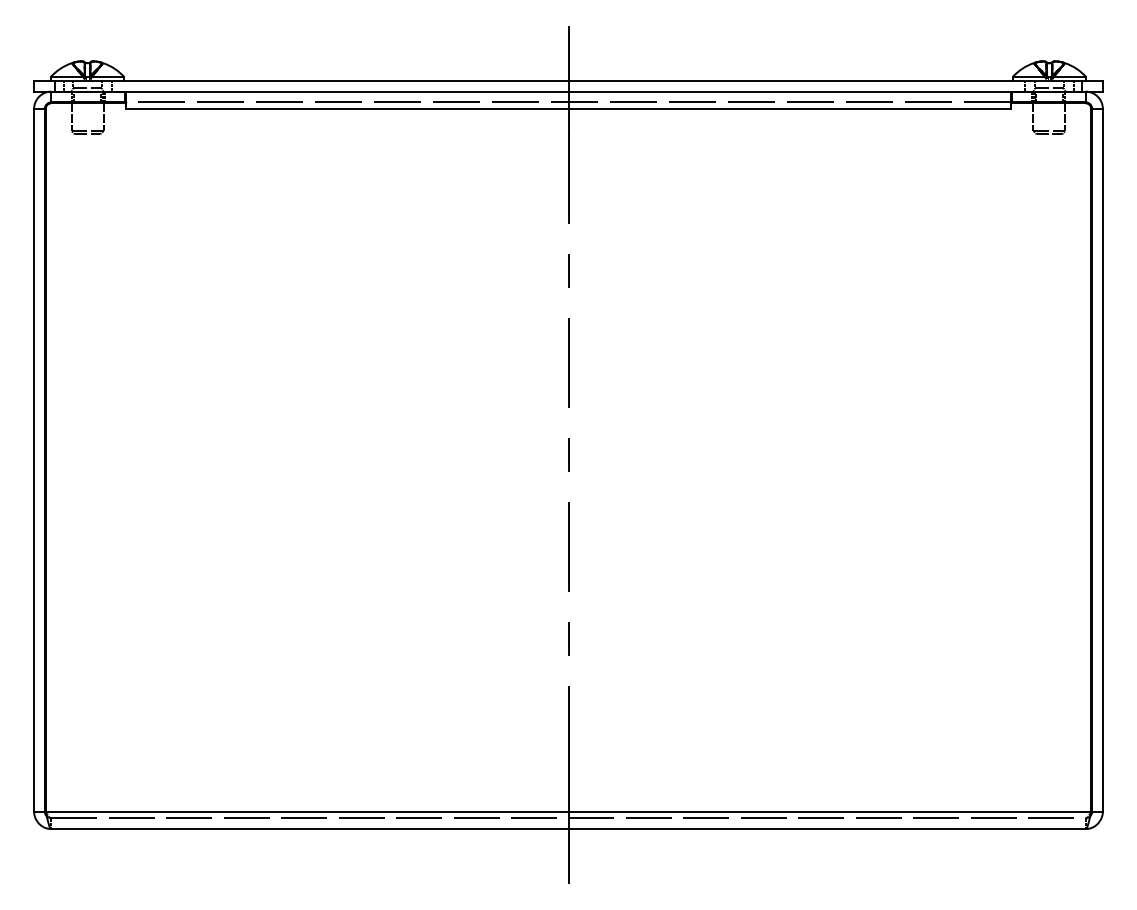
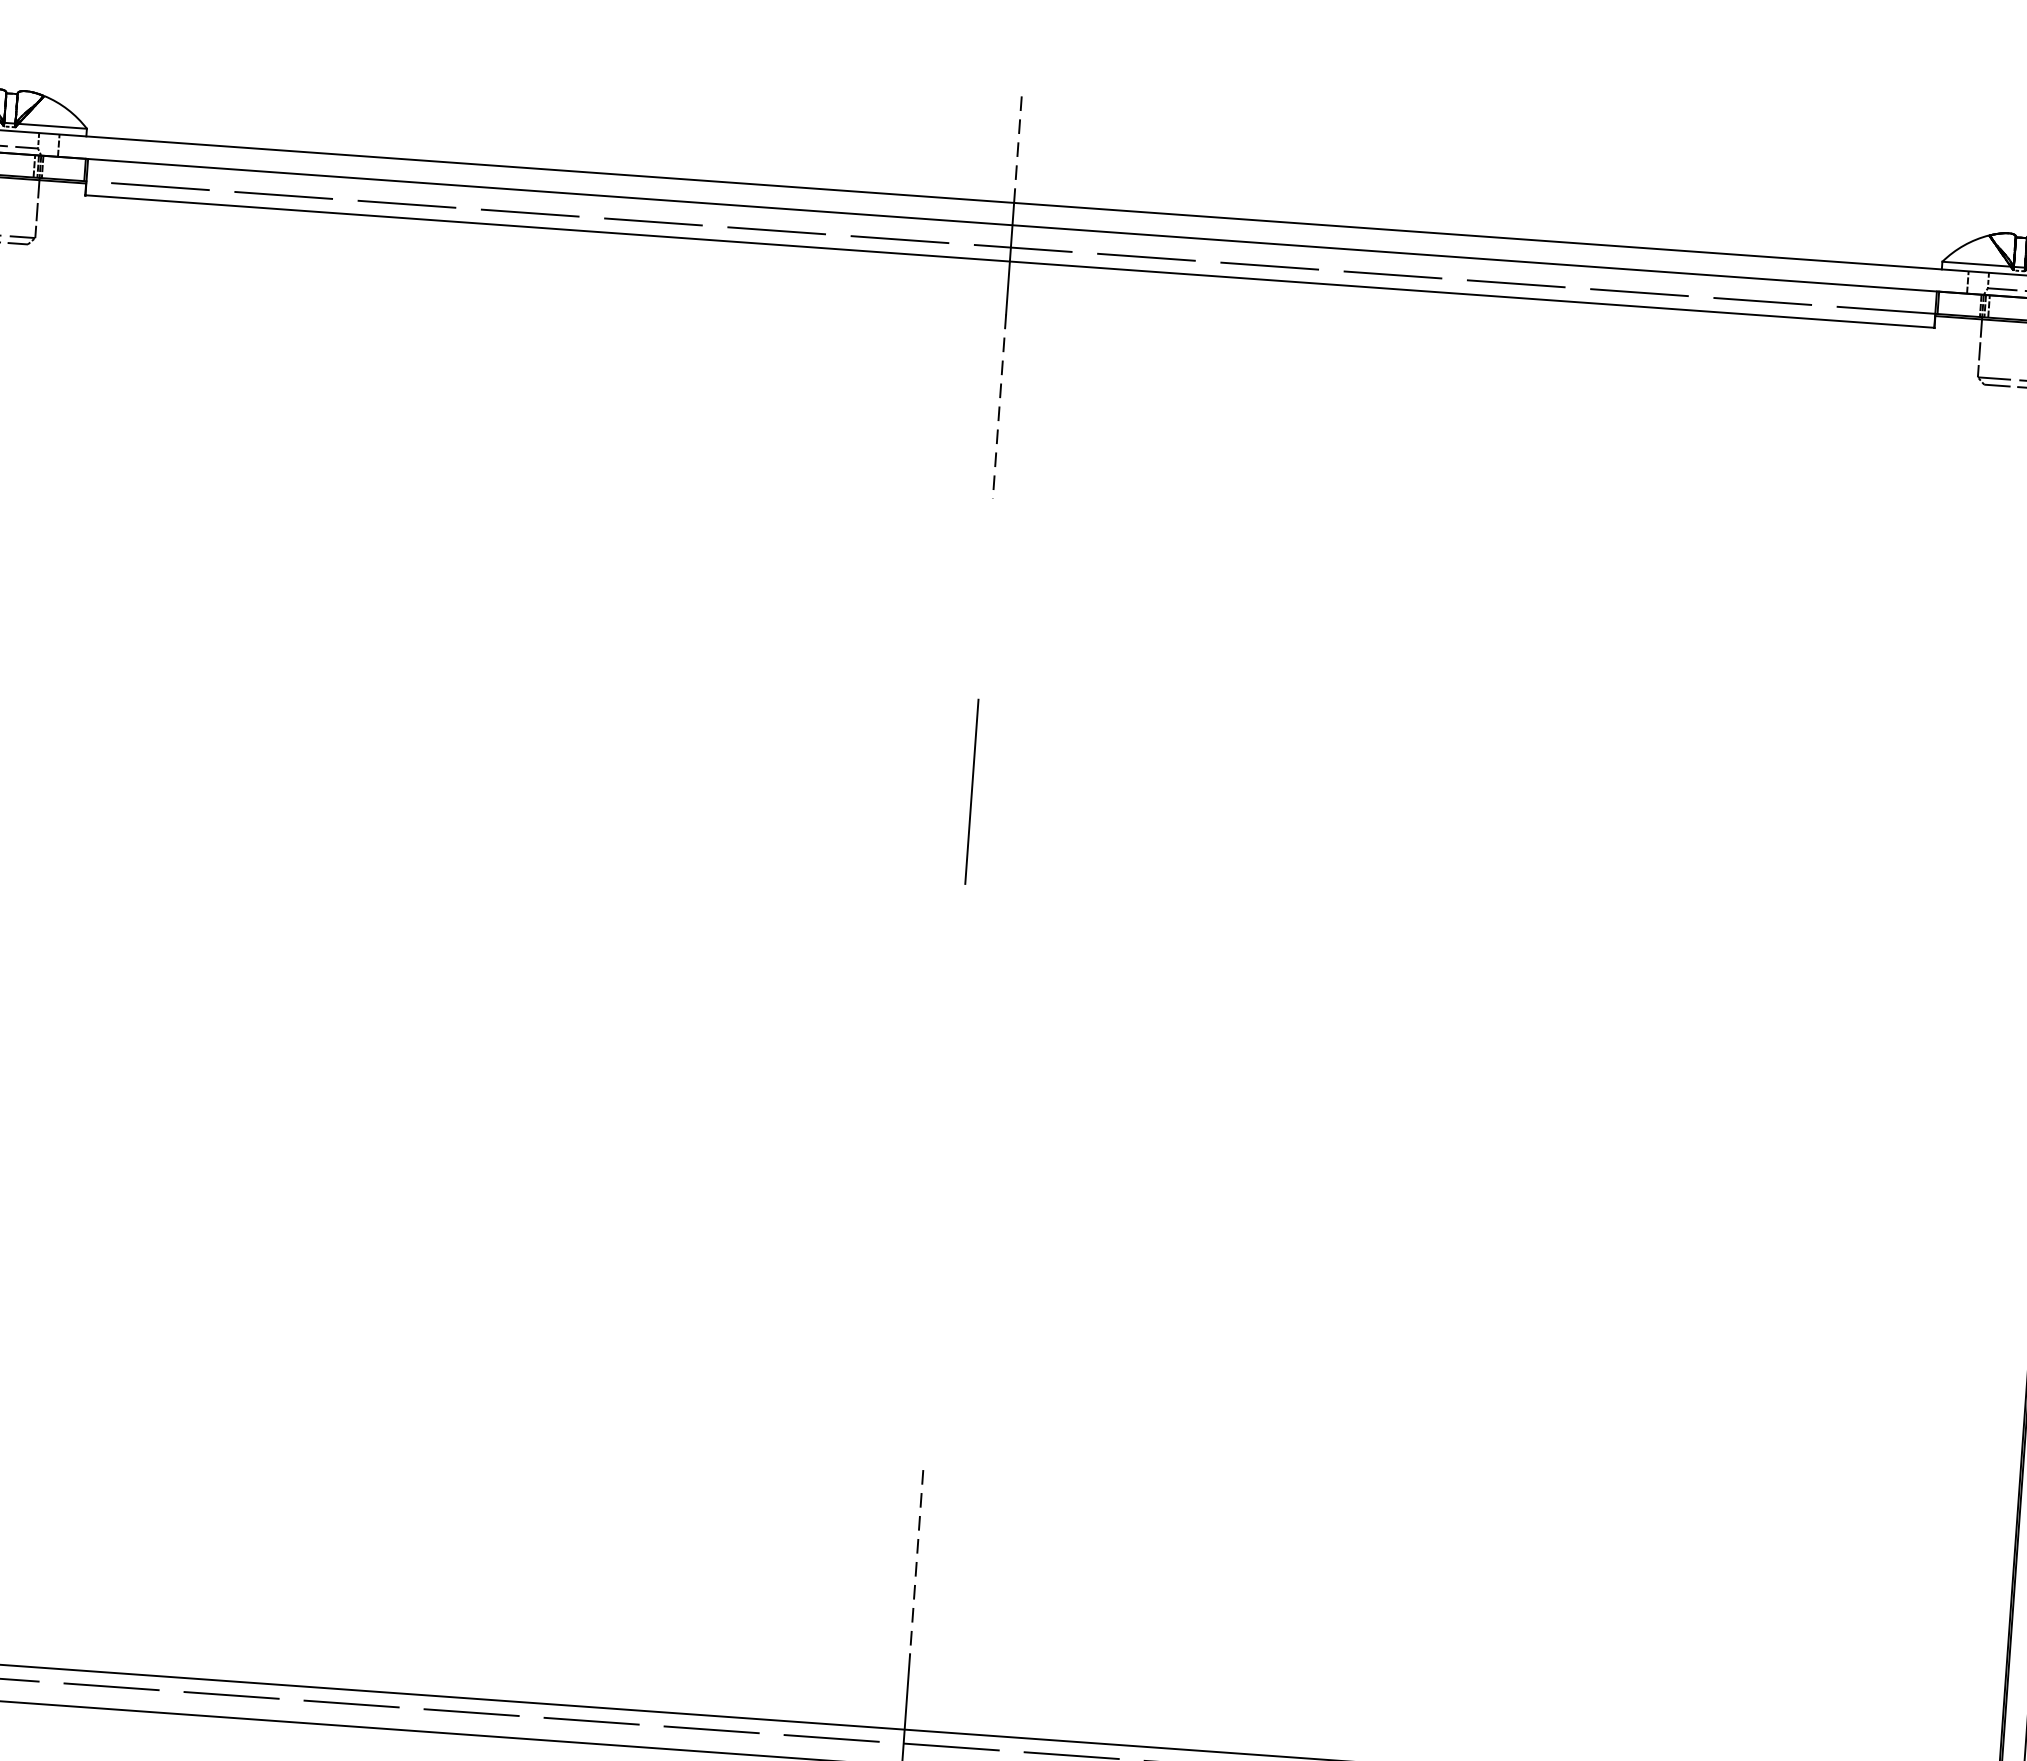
line: (568, 54) -> (1018, 147), solid -> dashed
line: (568, 178) -> (999, 406), solid -> dashed
line: (568, 270) -> (985, 598), removed
line: (568, 454) -> (958, 983), removed
line: (568, 546) -> (944, 1175), removed
line: (568, 639) -> (930, 1369), removed
line: (568, 732) -> (916, 1564), solid -> dashed

